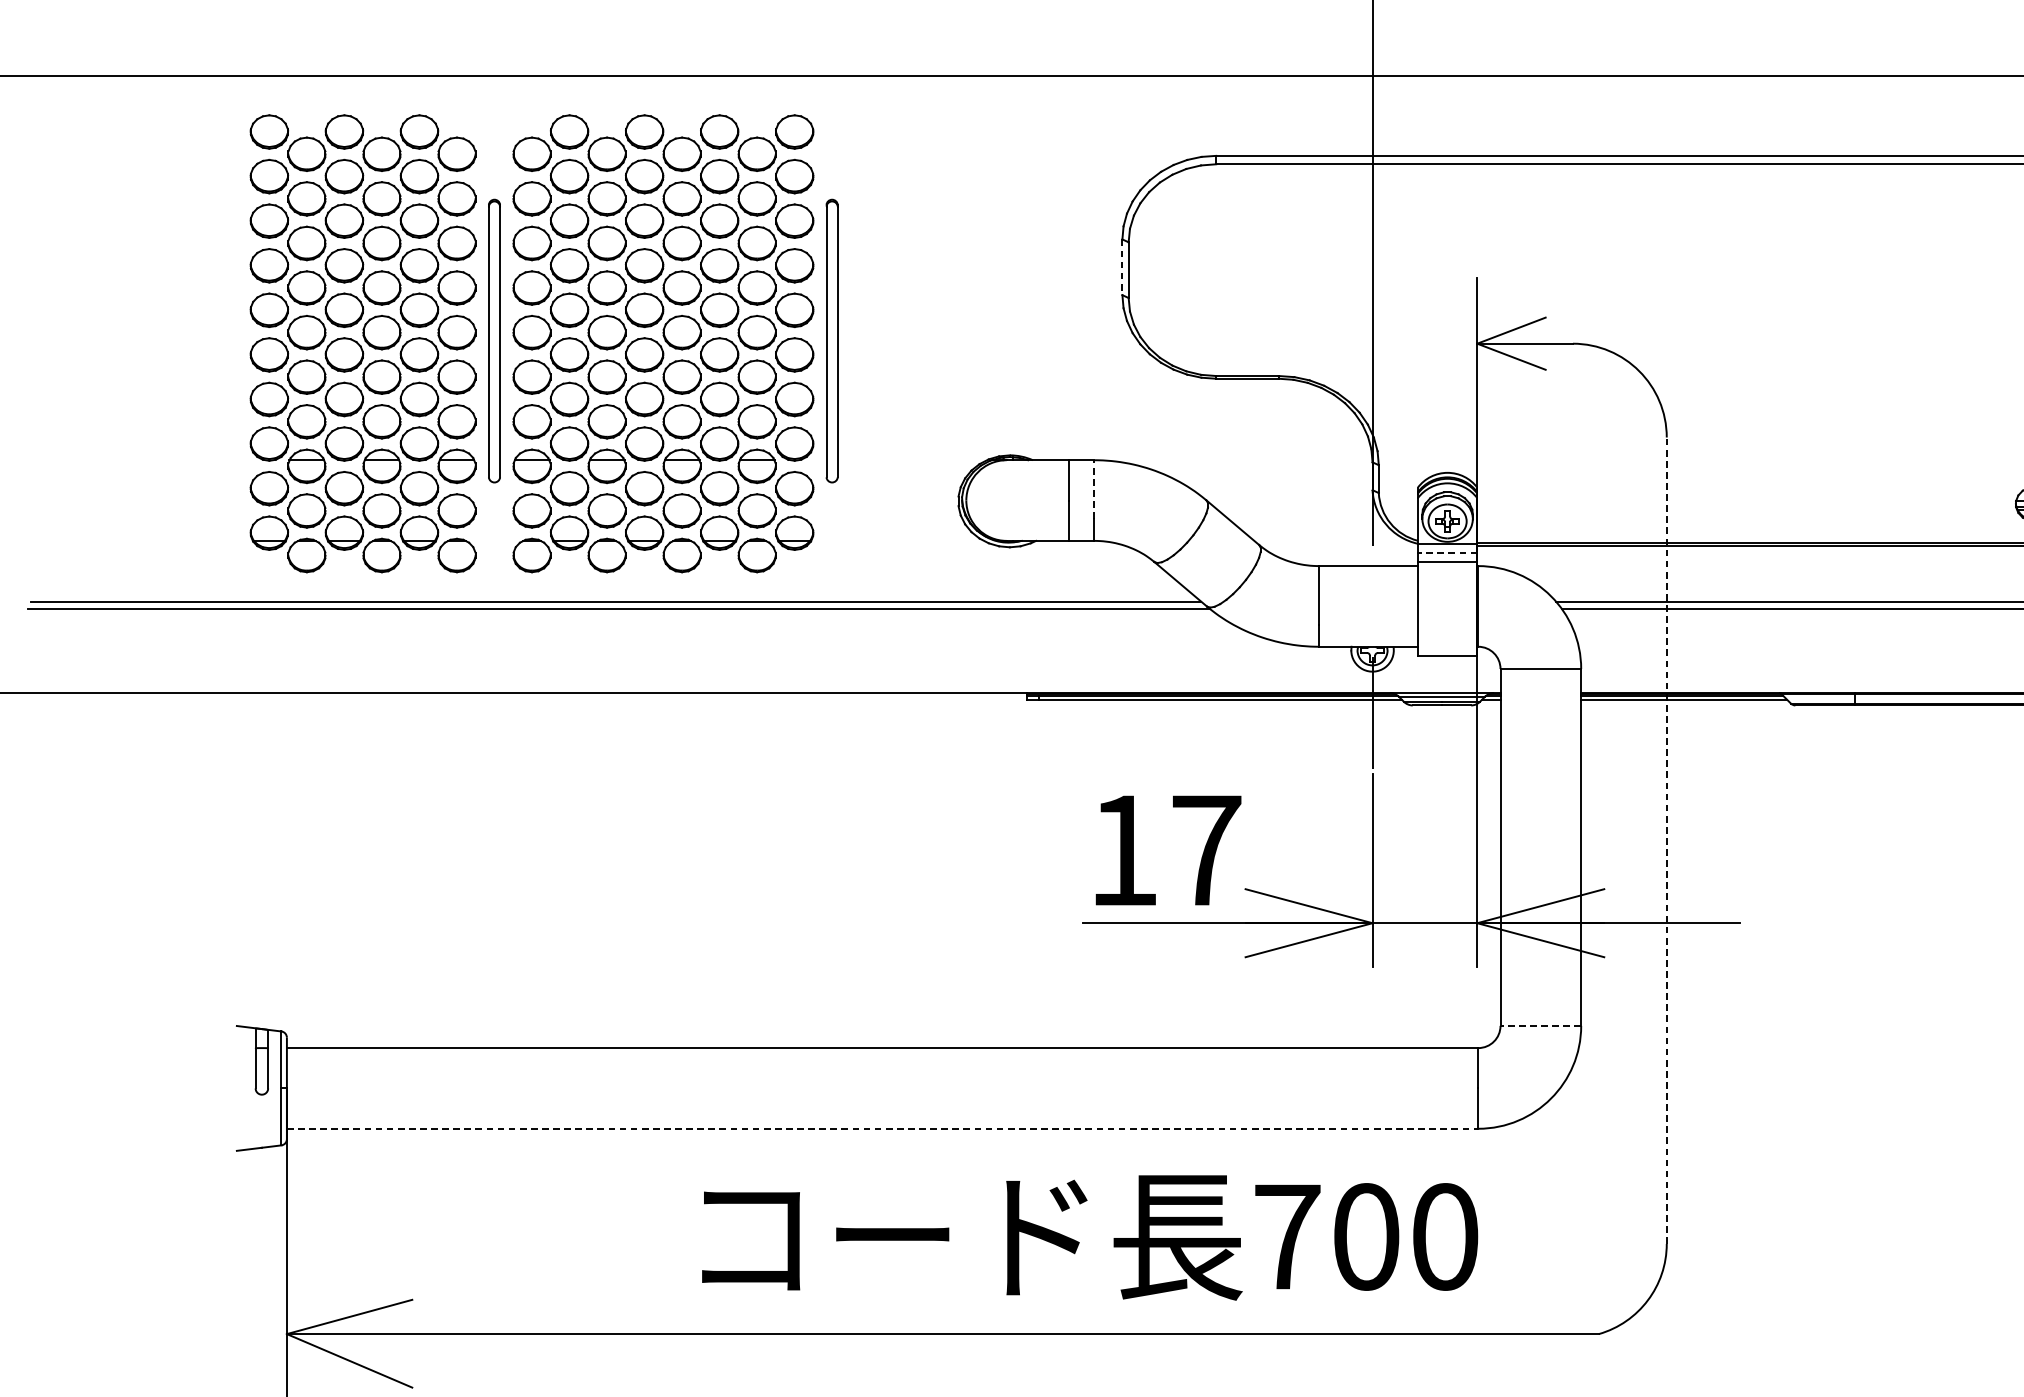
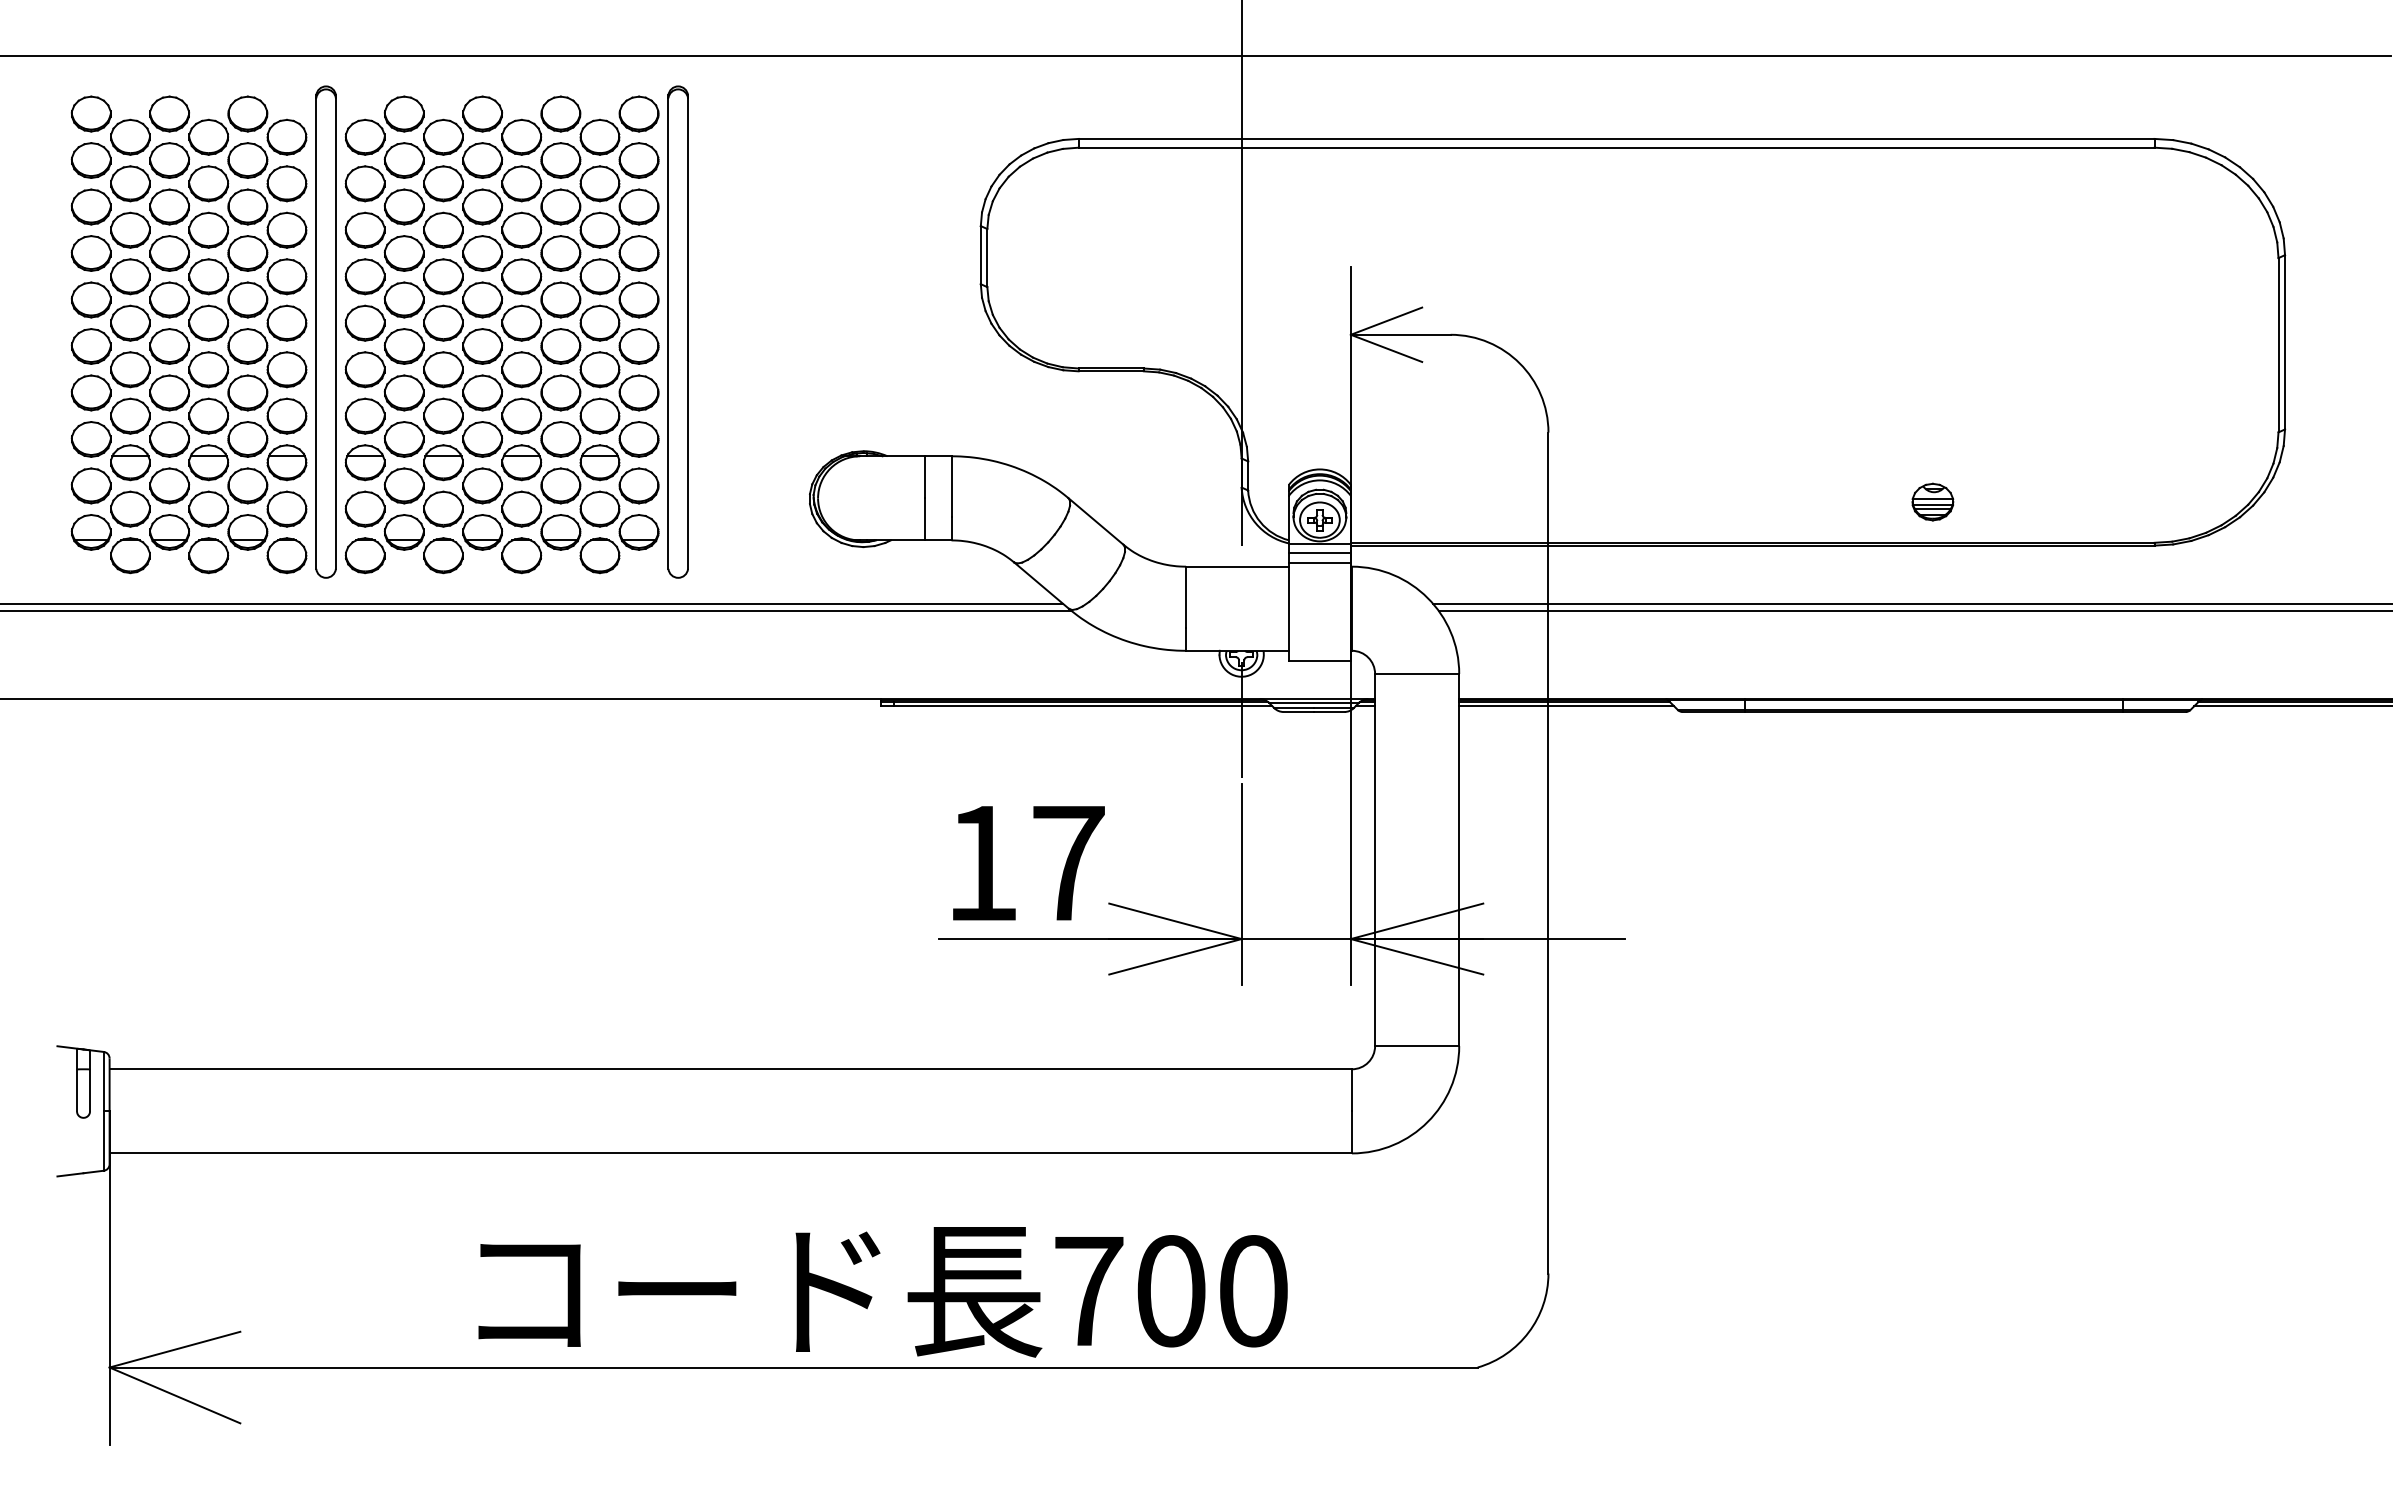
line: (1122, 267) -> (980, 255), dashed -> solid
part: (493, 340) -> (325, 331), size x1.67
part: (831, 340) -> (677, 331), size x1.67
line: (1094, 489) -> (951, 486), dashed -> solid
line: (1447, 552) -> (1319, 552), dashed -> solid
line: (1666, 840) -> (1548, 852), dashed -> solid
line: (1540, 1026) -> (1416, 1046), dashed -> solid
line: (883, 1128) -> (731, 1153), dashed -> solid
text: (1089, 1238) -> (882, 1292), moved

